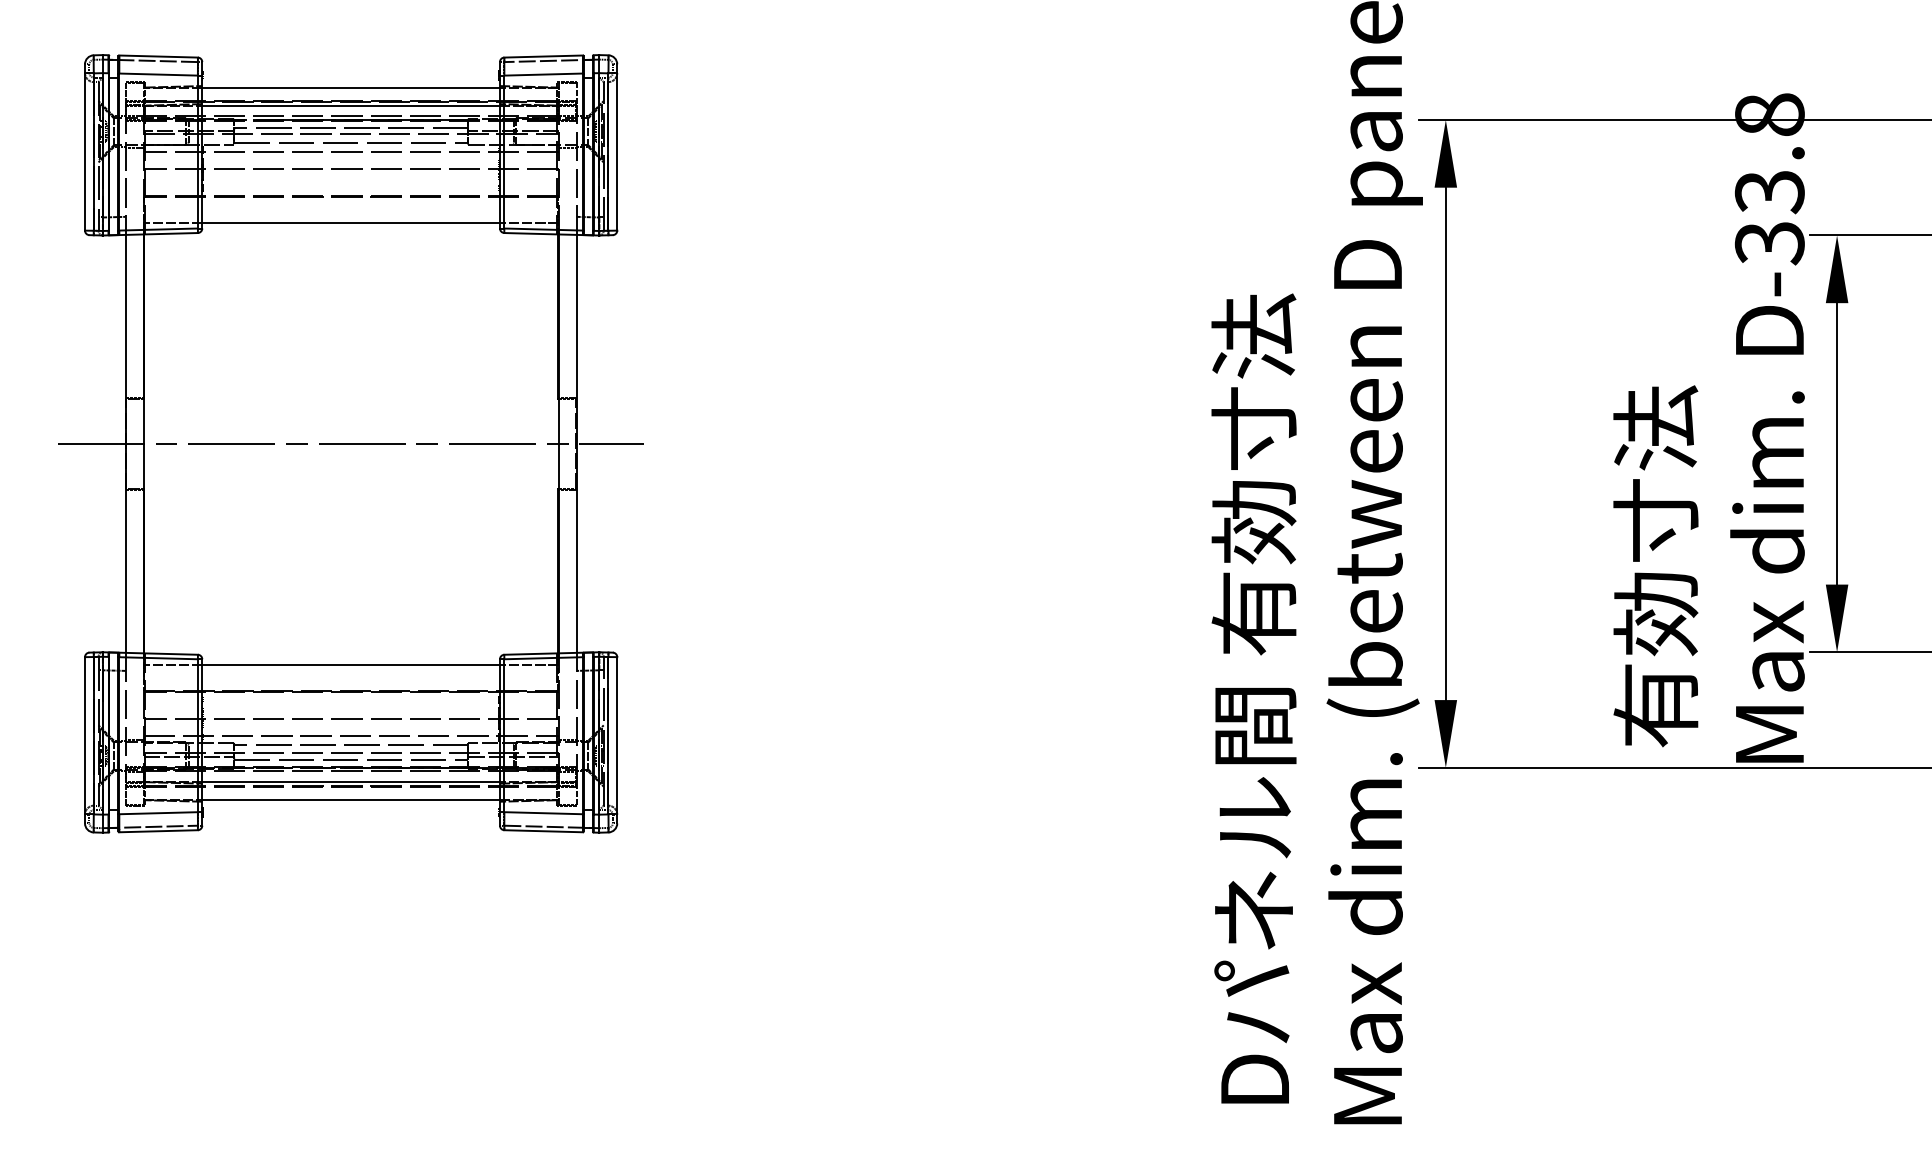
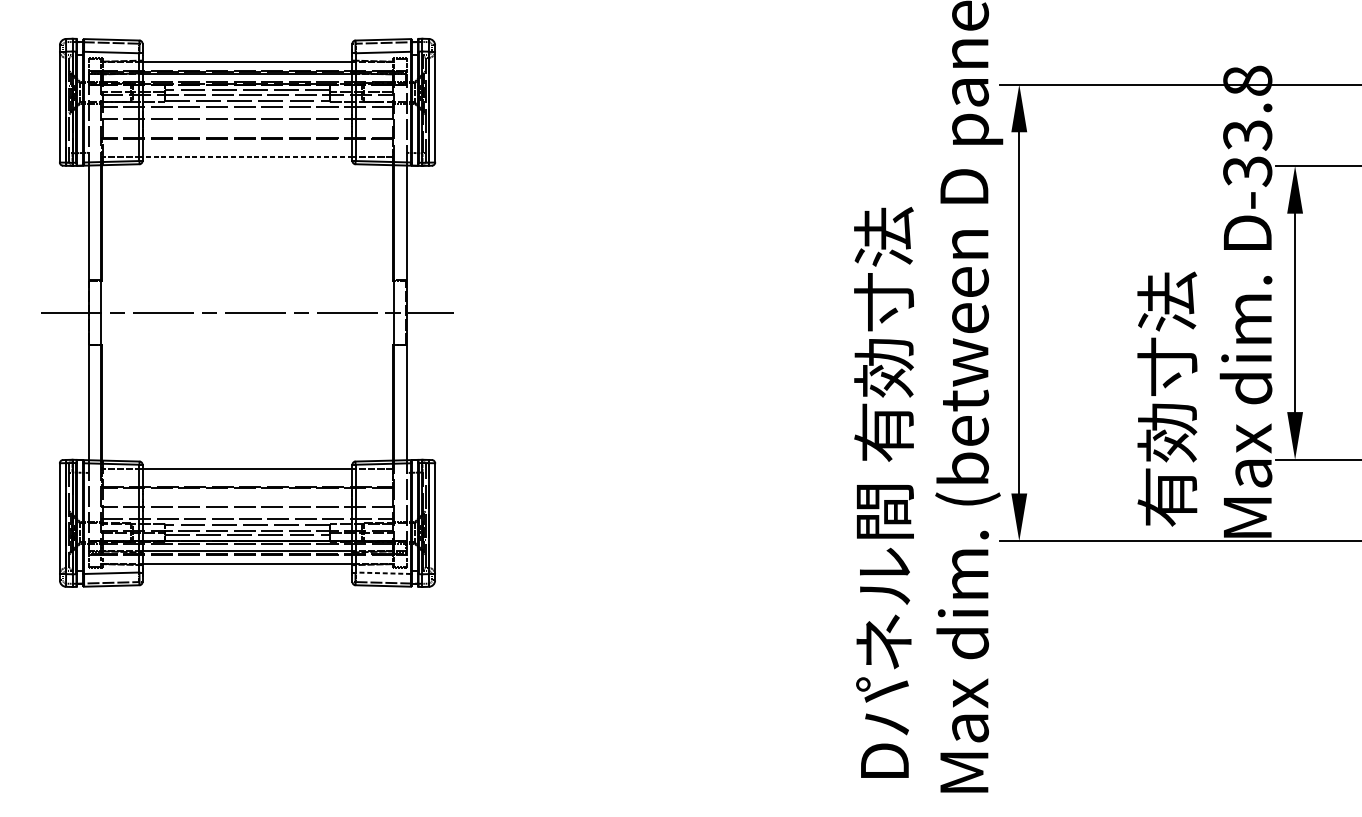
line: (351, 222) -> (247, 156), solid -> dashed
line: (543, 813) -> (383, 573), solid -> dashed

